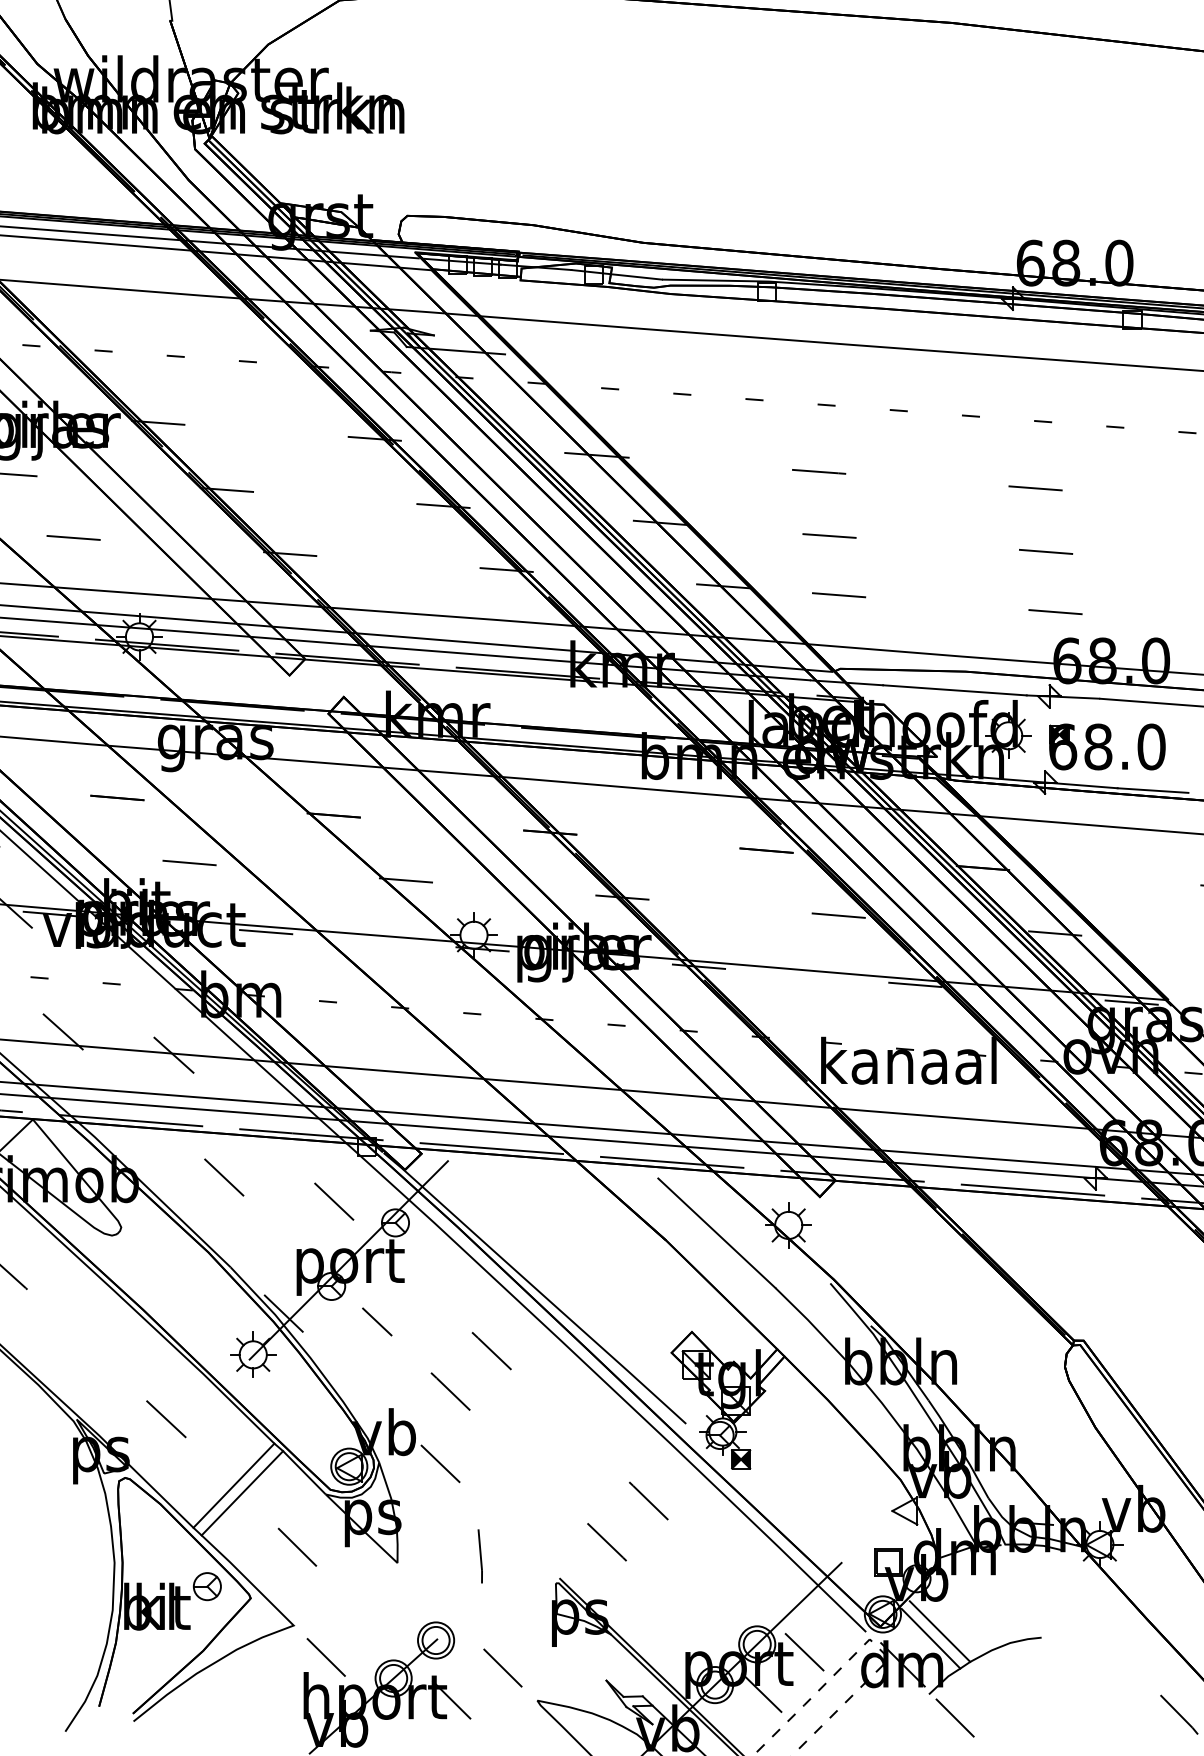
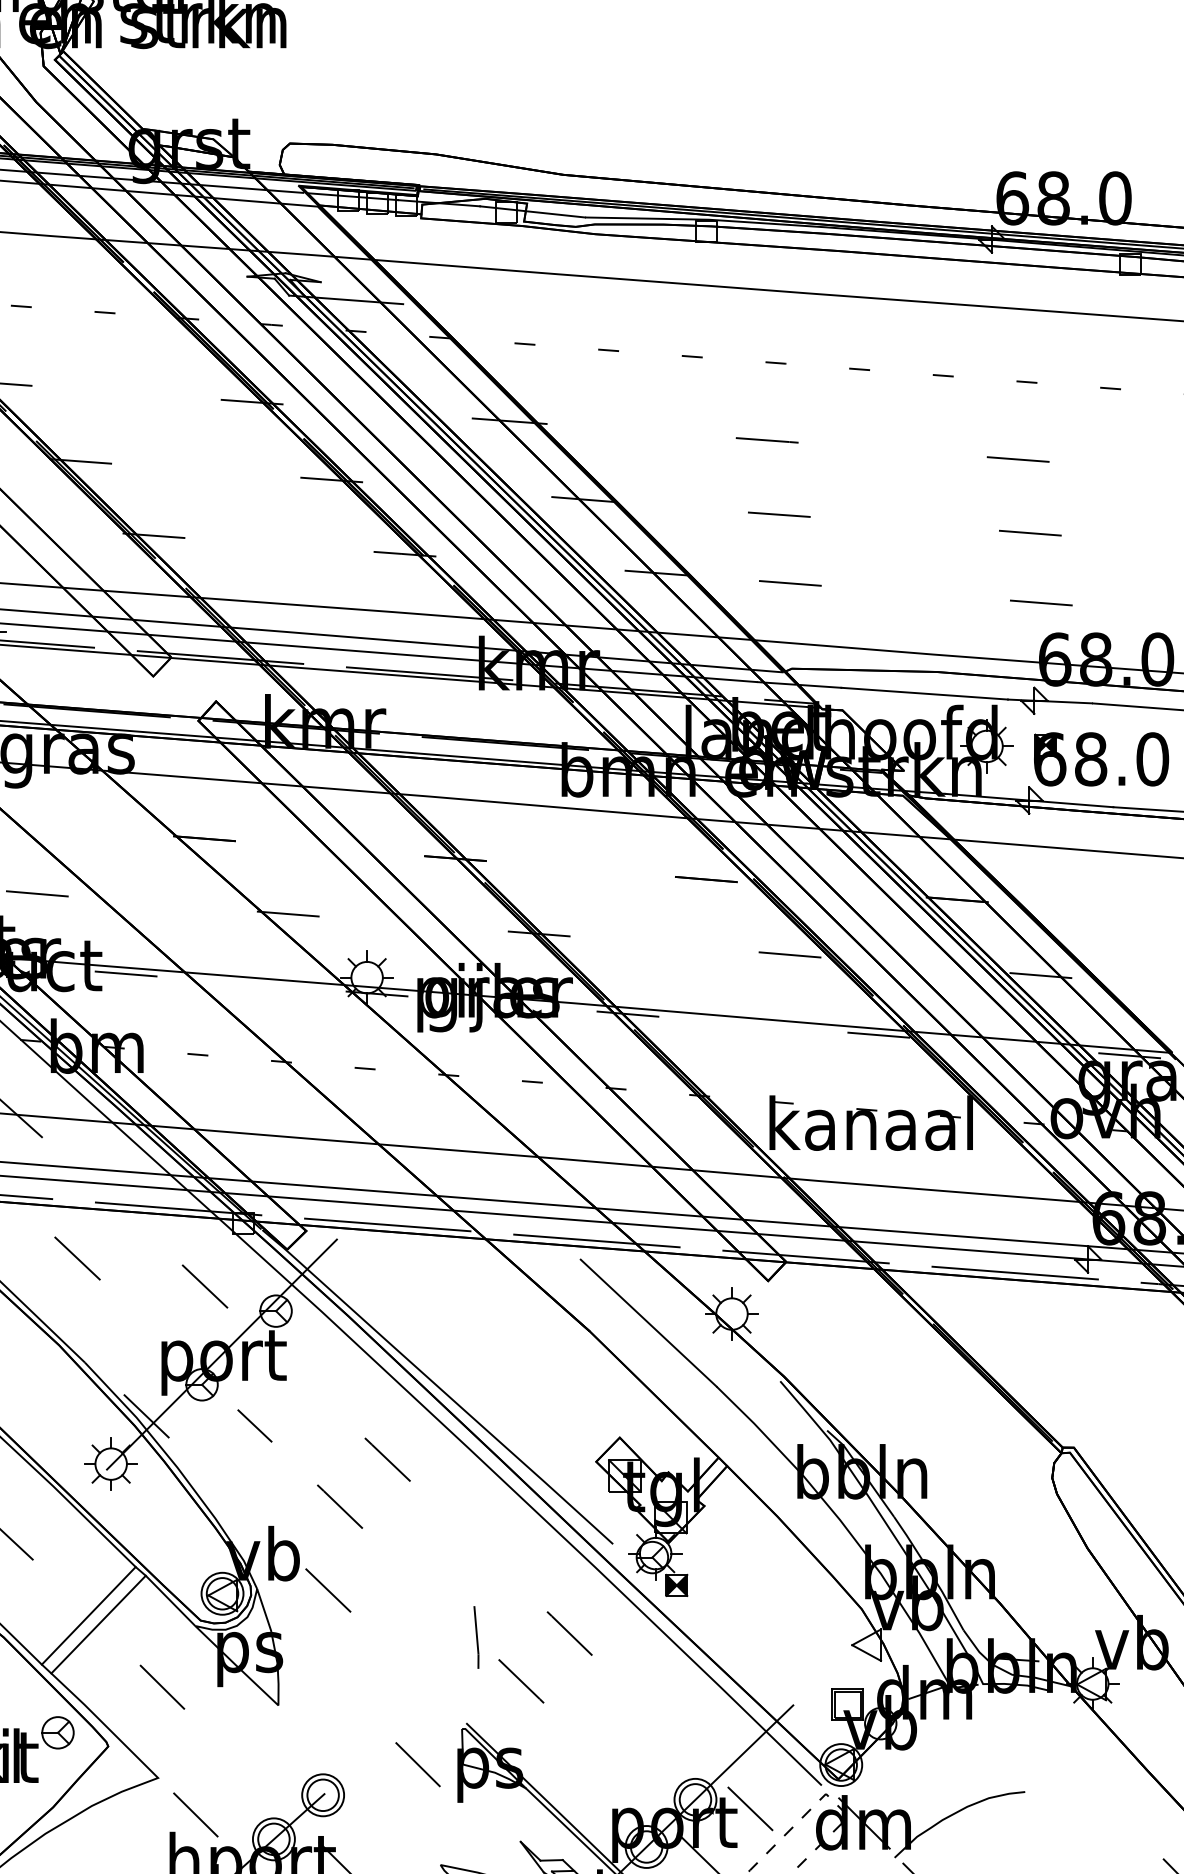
line: (479, 1555) -> (475, 1636), moved
line: (939, 1631) -> (906, 1784), removed
line: (930, 1638) -> (896, 1792), removed
line: (502, 1667) -> (417, 1763), moved

